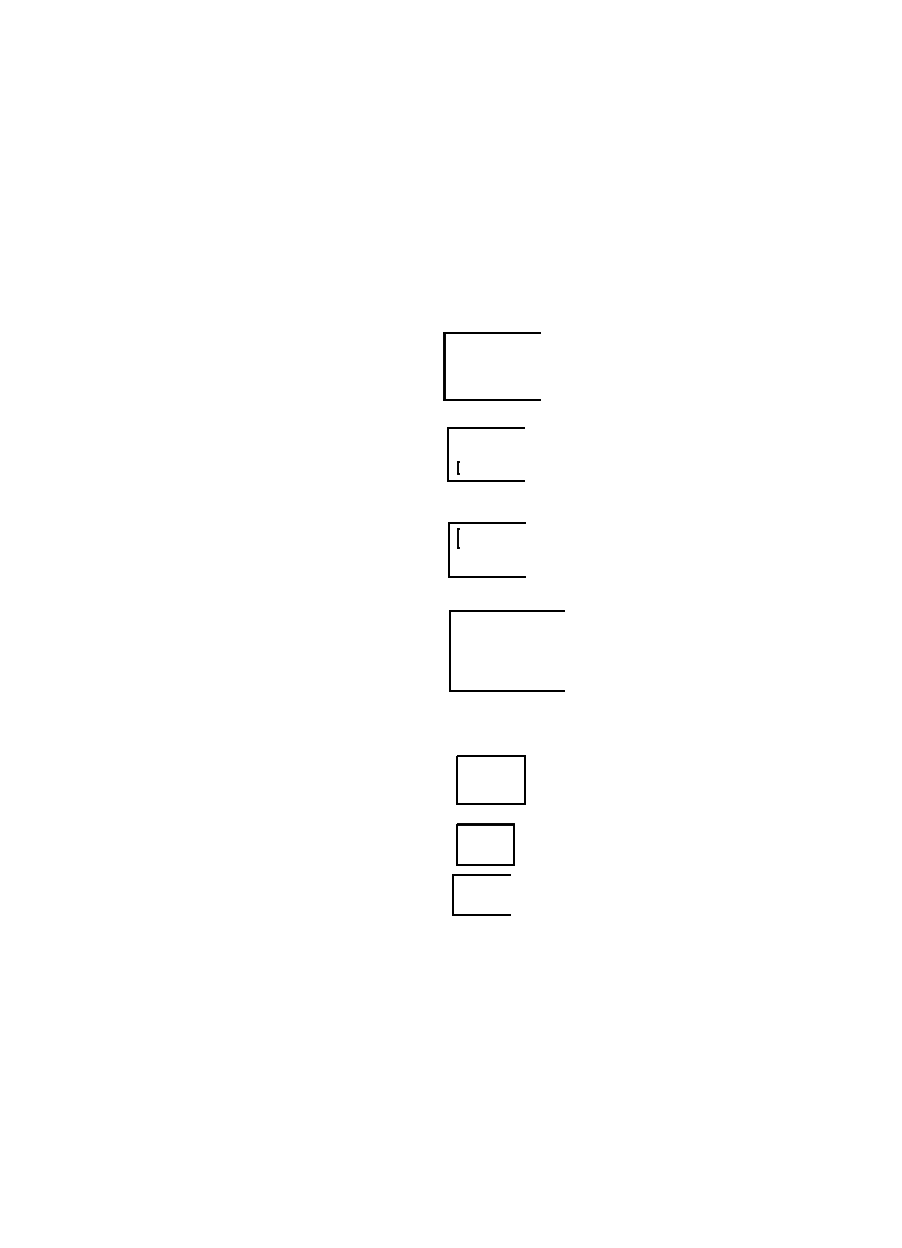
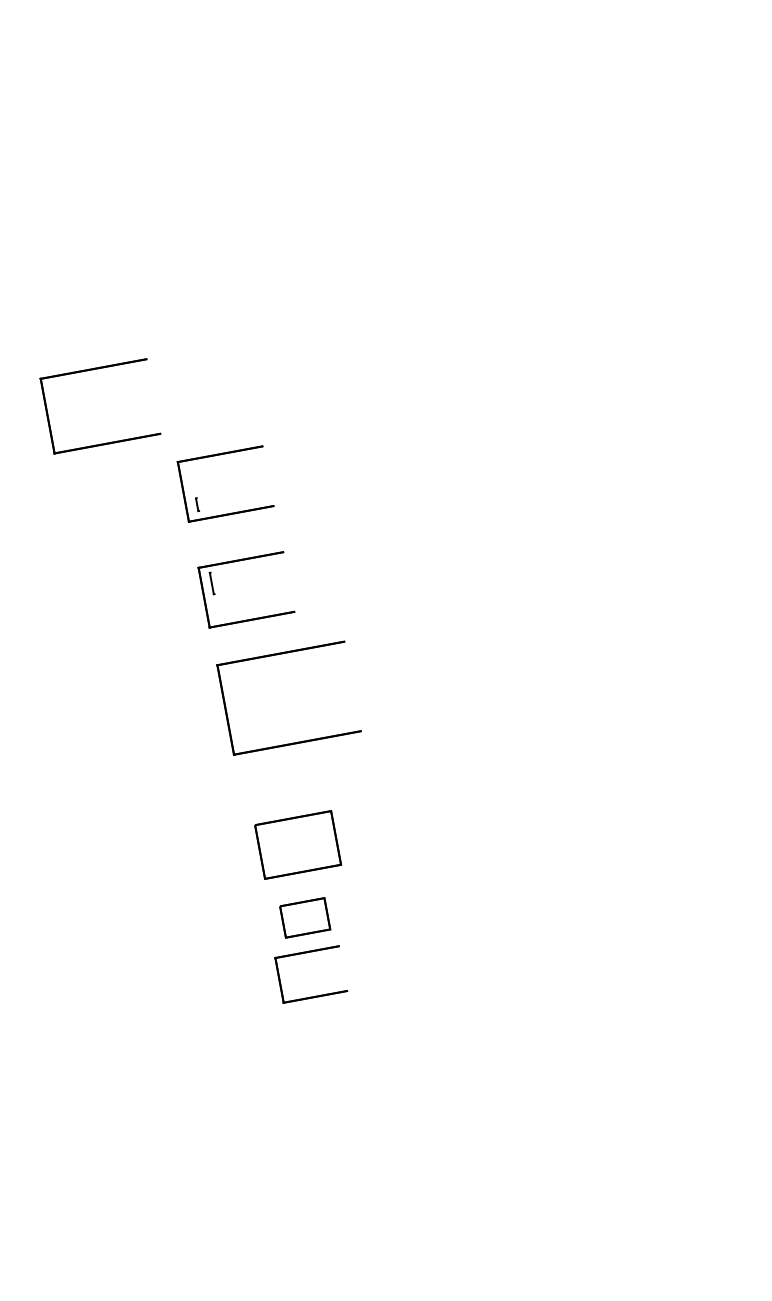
part: (491, 333) -> (93, 369), moved
part: (485, 844) -> (305, 917), size x0.7

